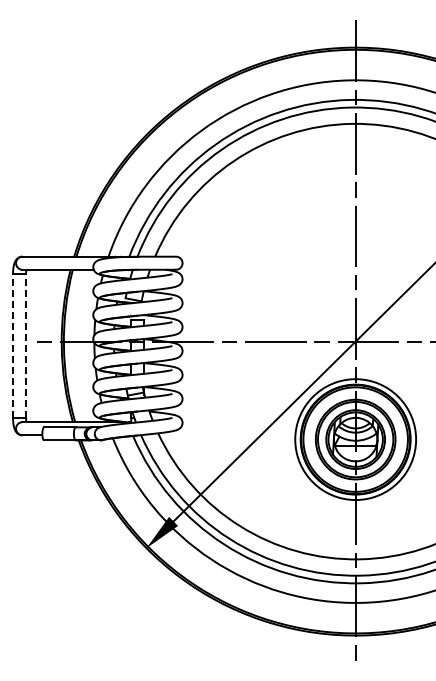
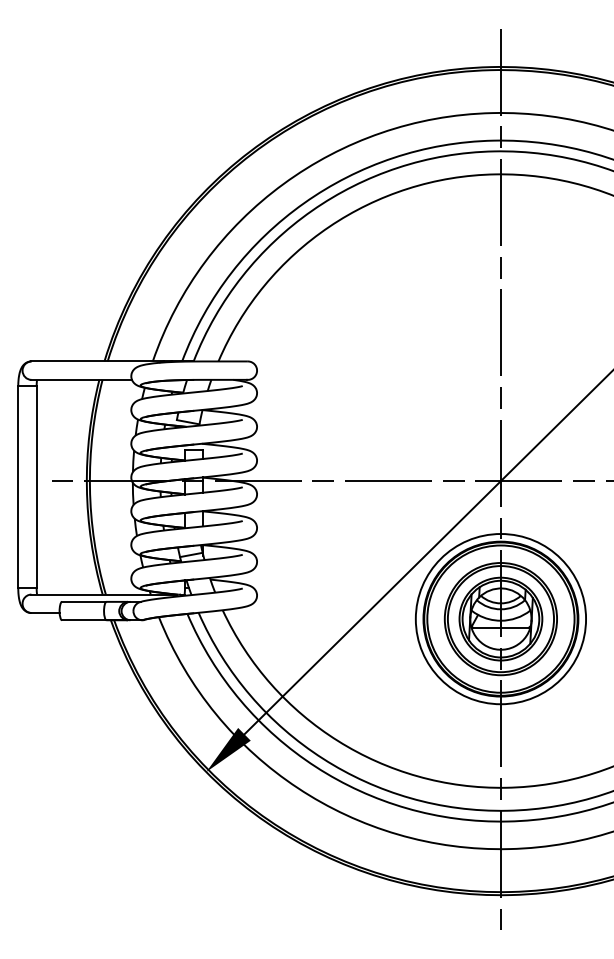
line: (13, 345) -> (18, 486), dashed -> solid
line: (26, 345) -> (37, 486), dashed -> solid

